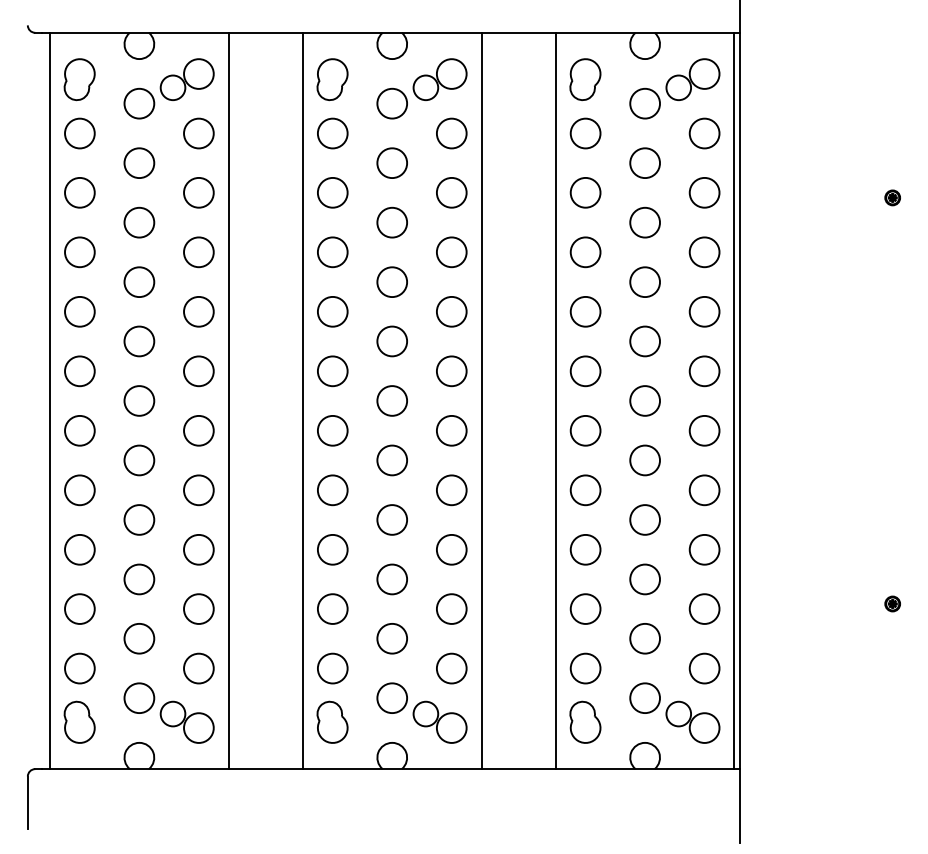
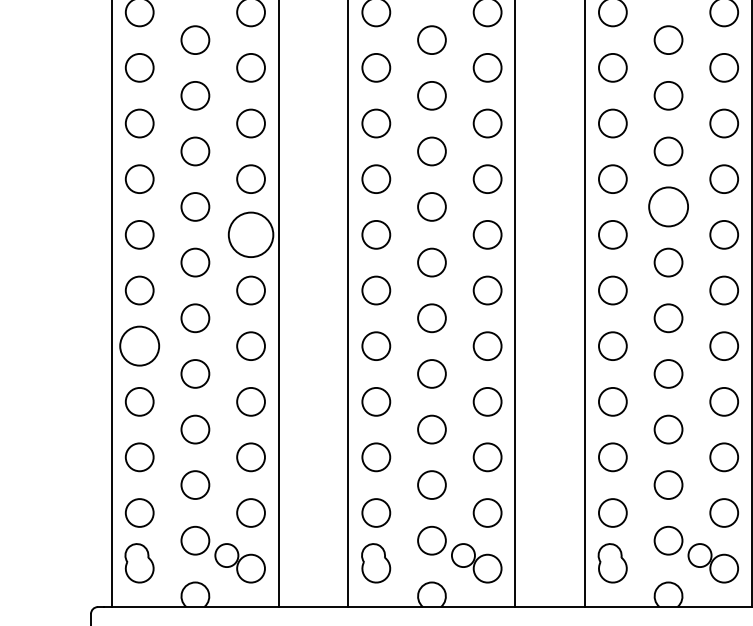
circle: (644, 341) -> (667, 206), size x1.4
circle: (198, 371) -> (250, 235), size x1.6
circle: (79, 490) -> (139, 346), size x1.4

